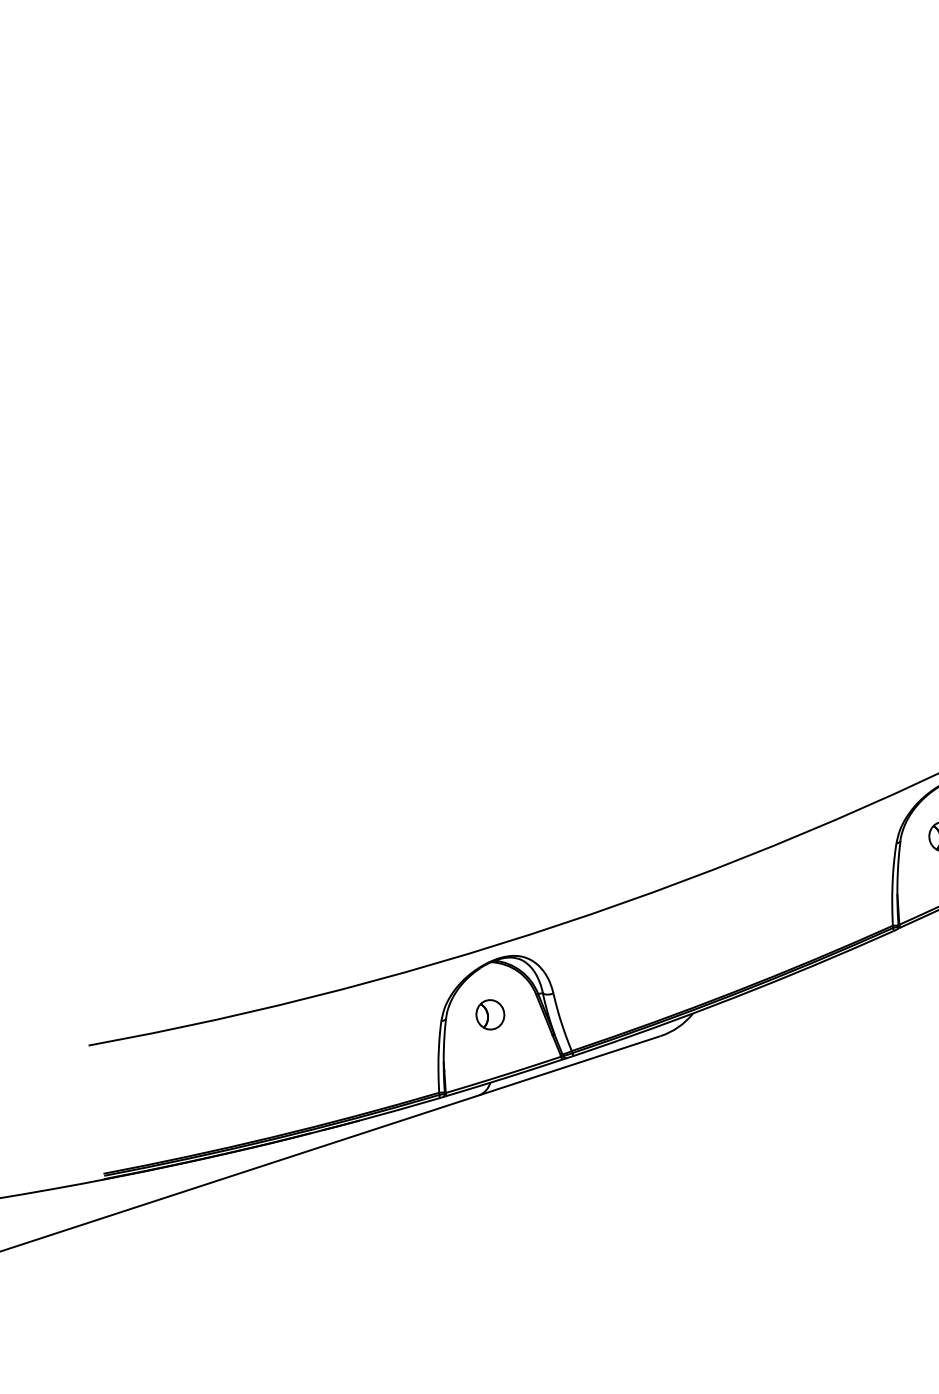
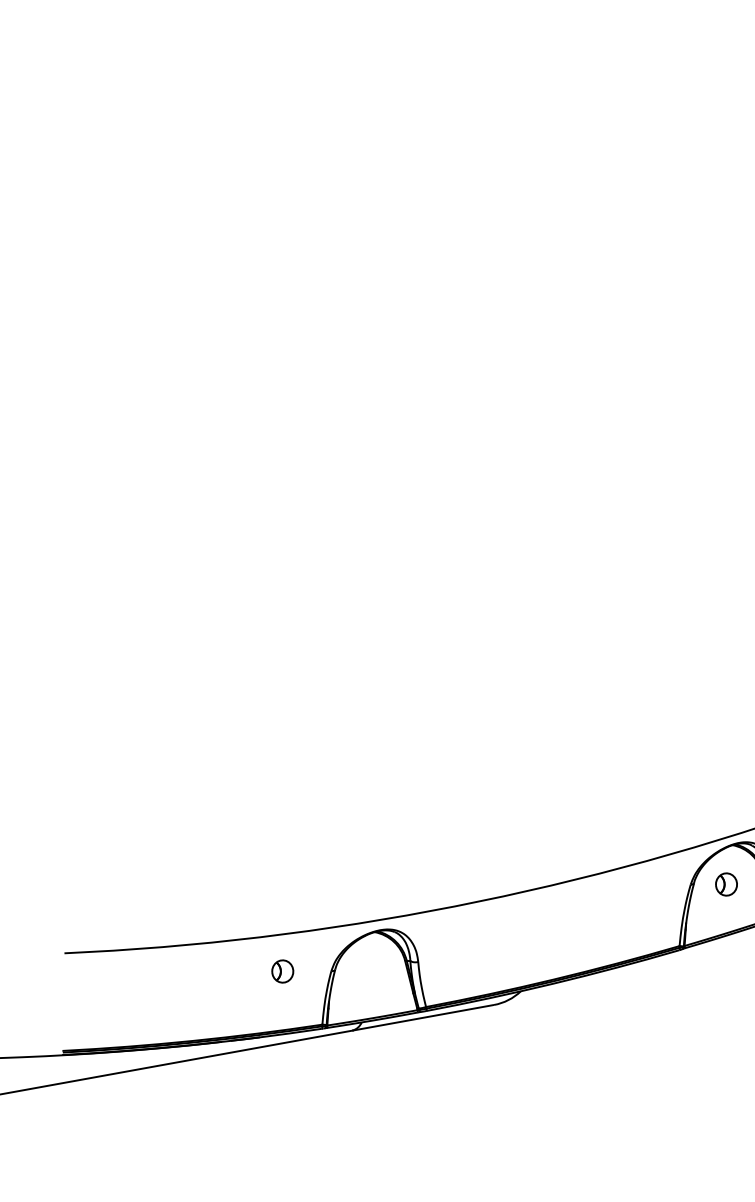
part: (490, 1014) -> (282, 971), moved

